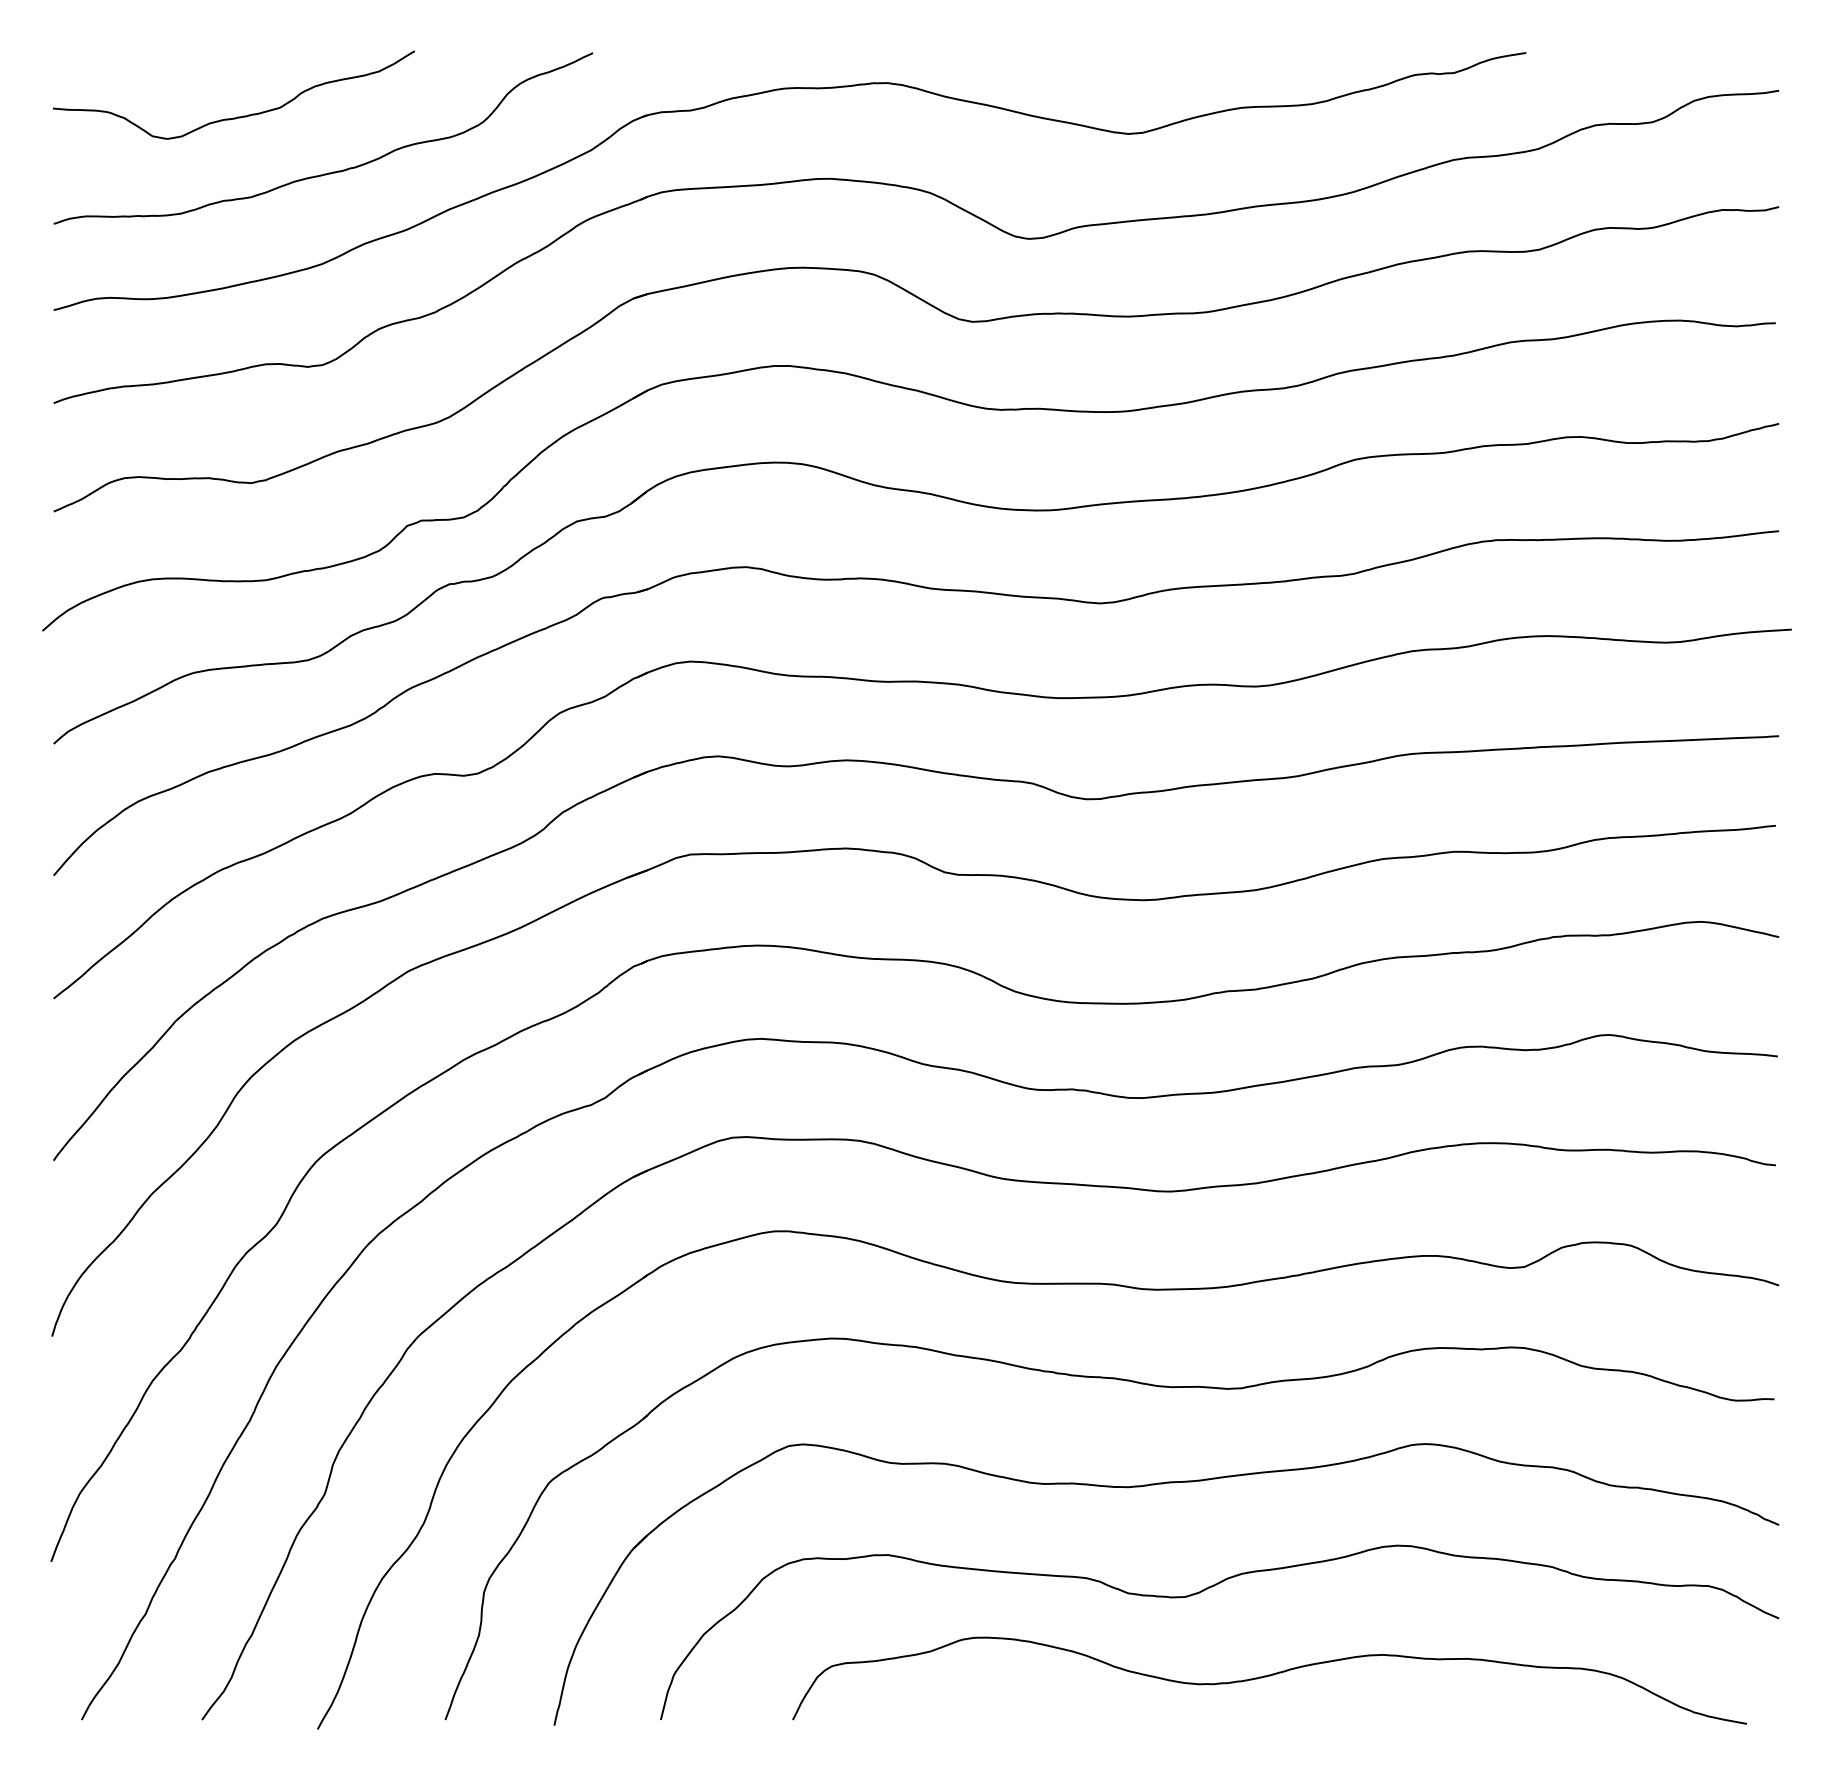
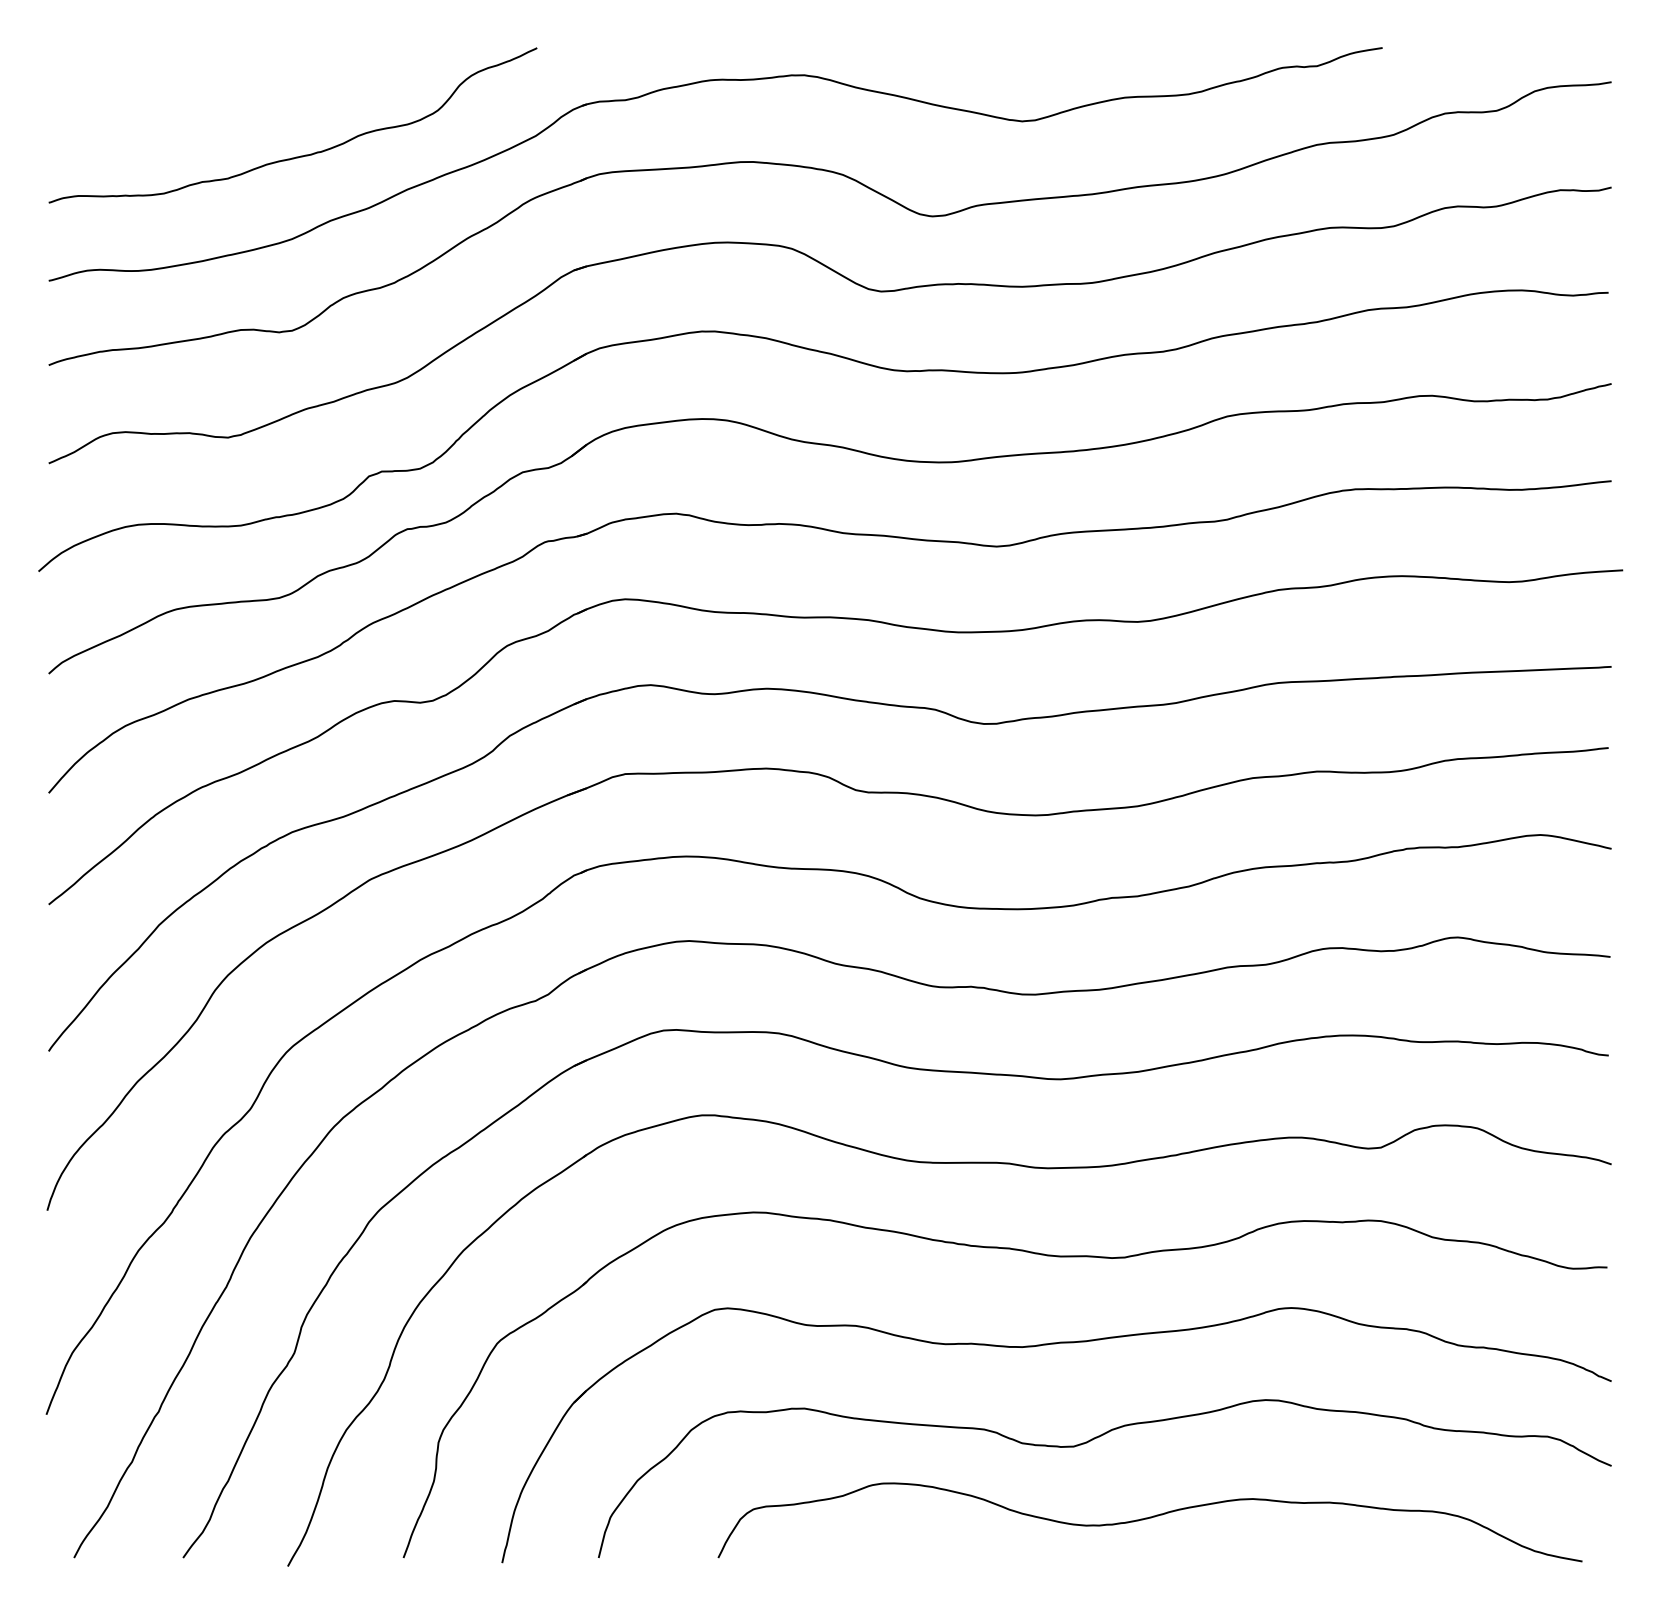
curve: (237, 116) -> (215, 105), removed

